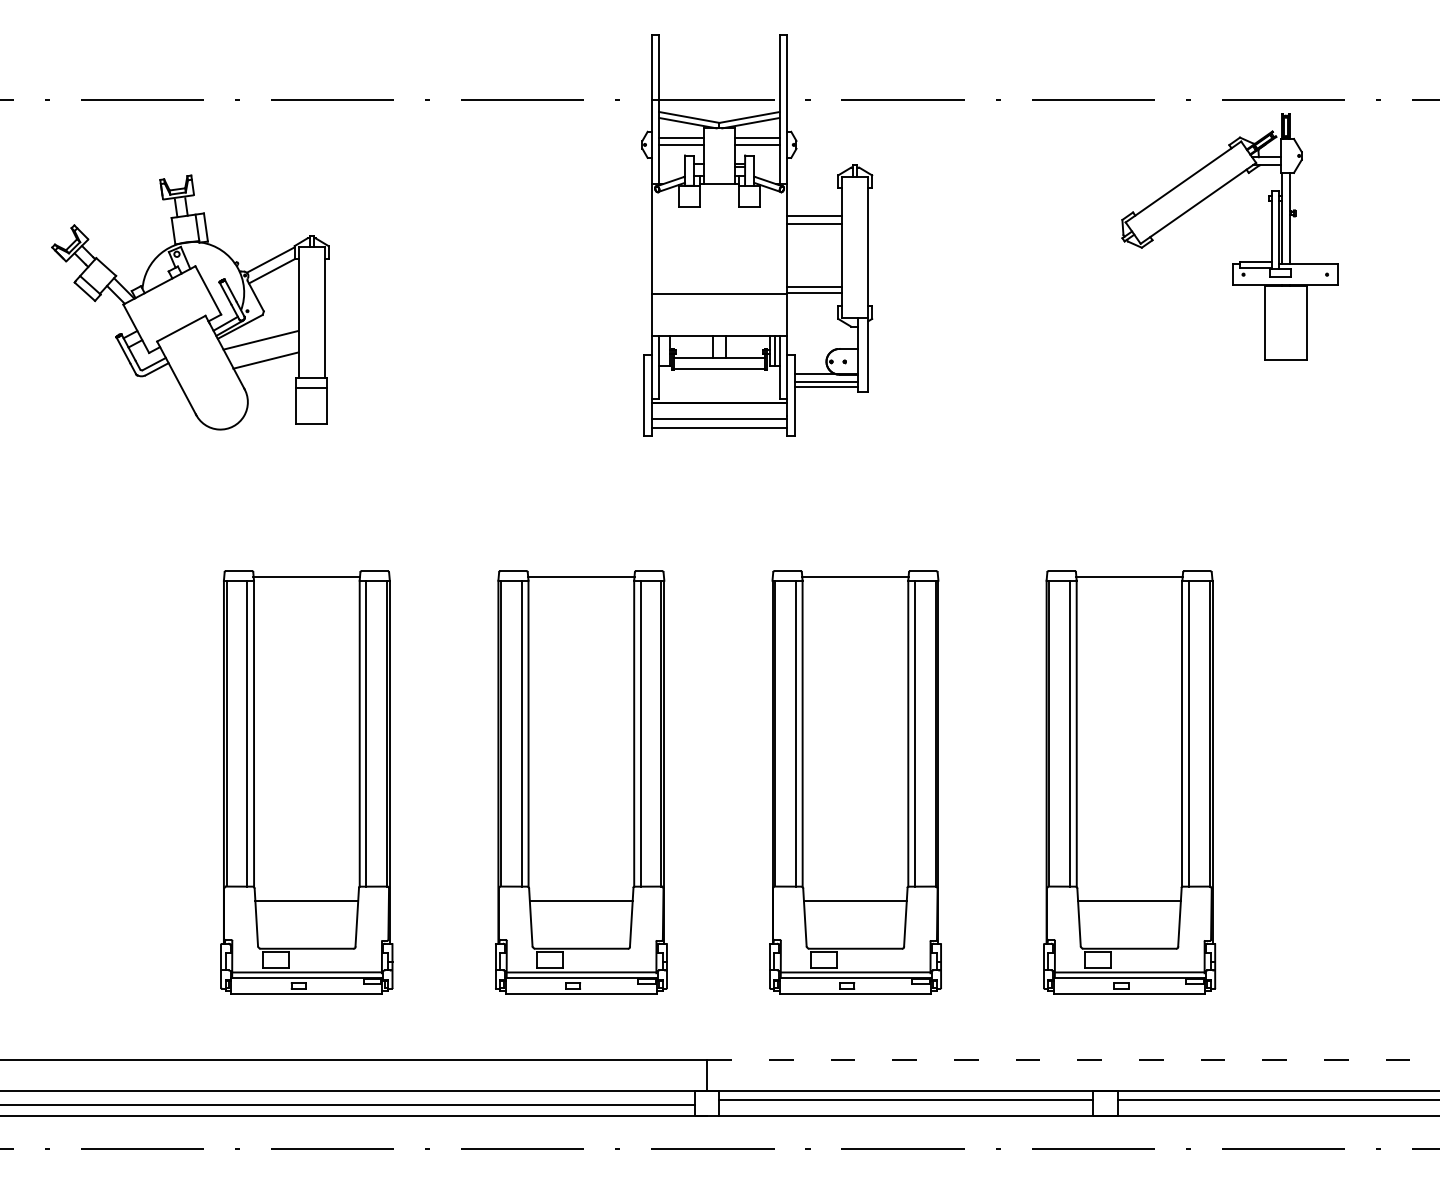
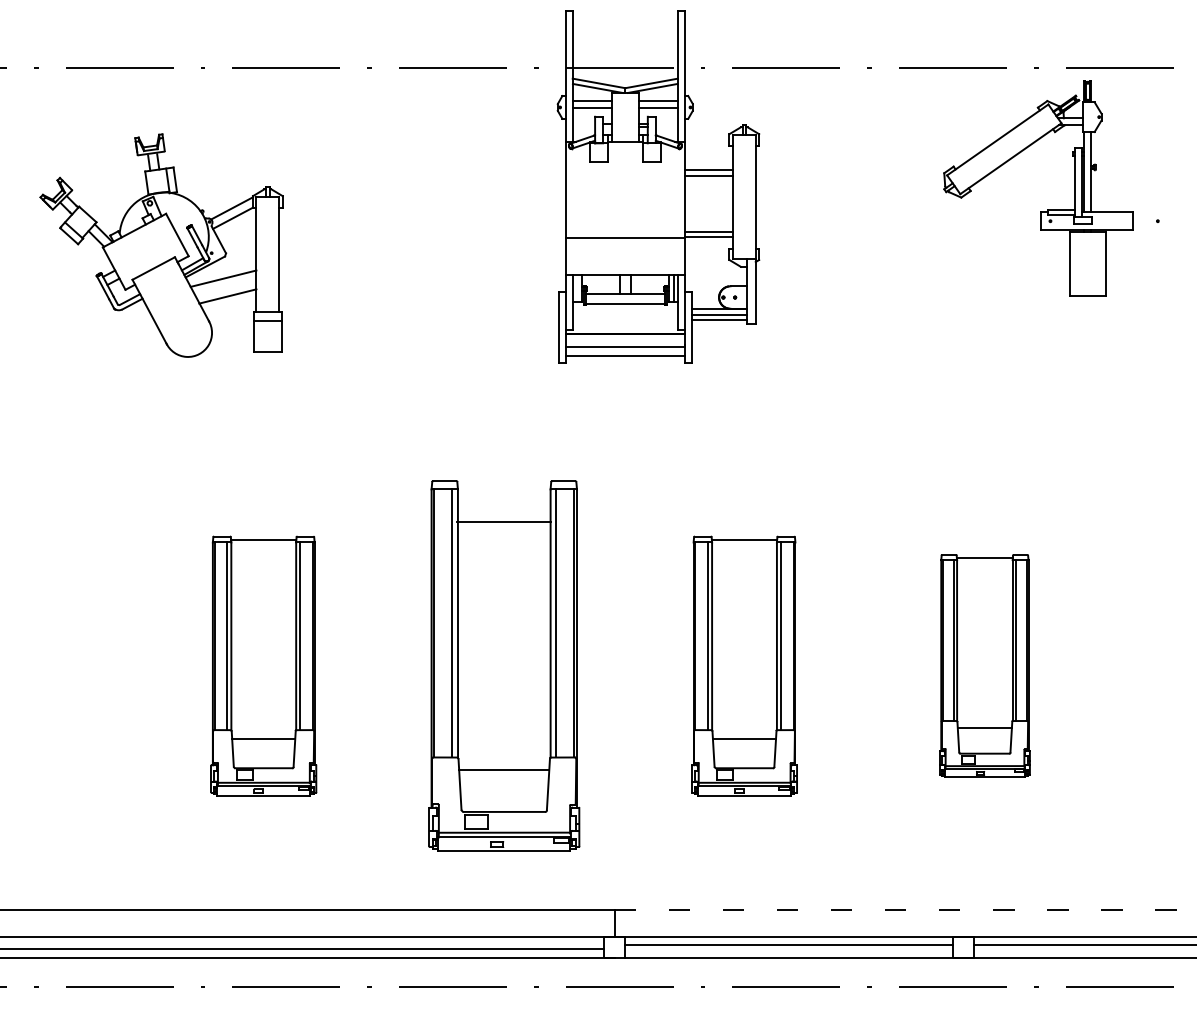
part: (1239, 261) -> (1046, 209), moved
line: (580, 577) -> (503, 522), moved
part: (306, 782) -> (263, 666), size x0.7
part: (855, 782) -> (744, 666), size x0.7
part: (1129, 782) -> (984, 666), size x0.6

